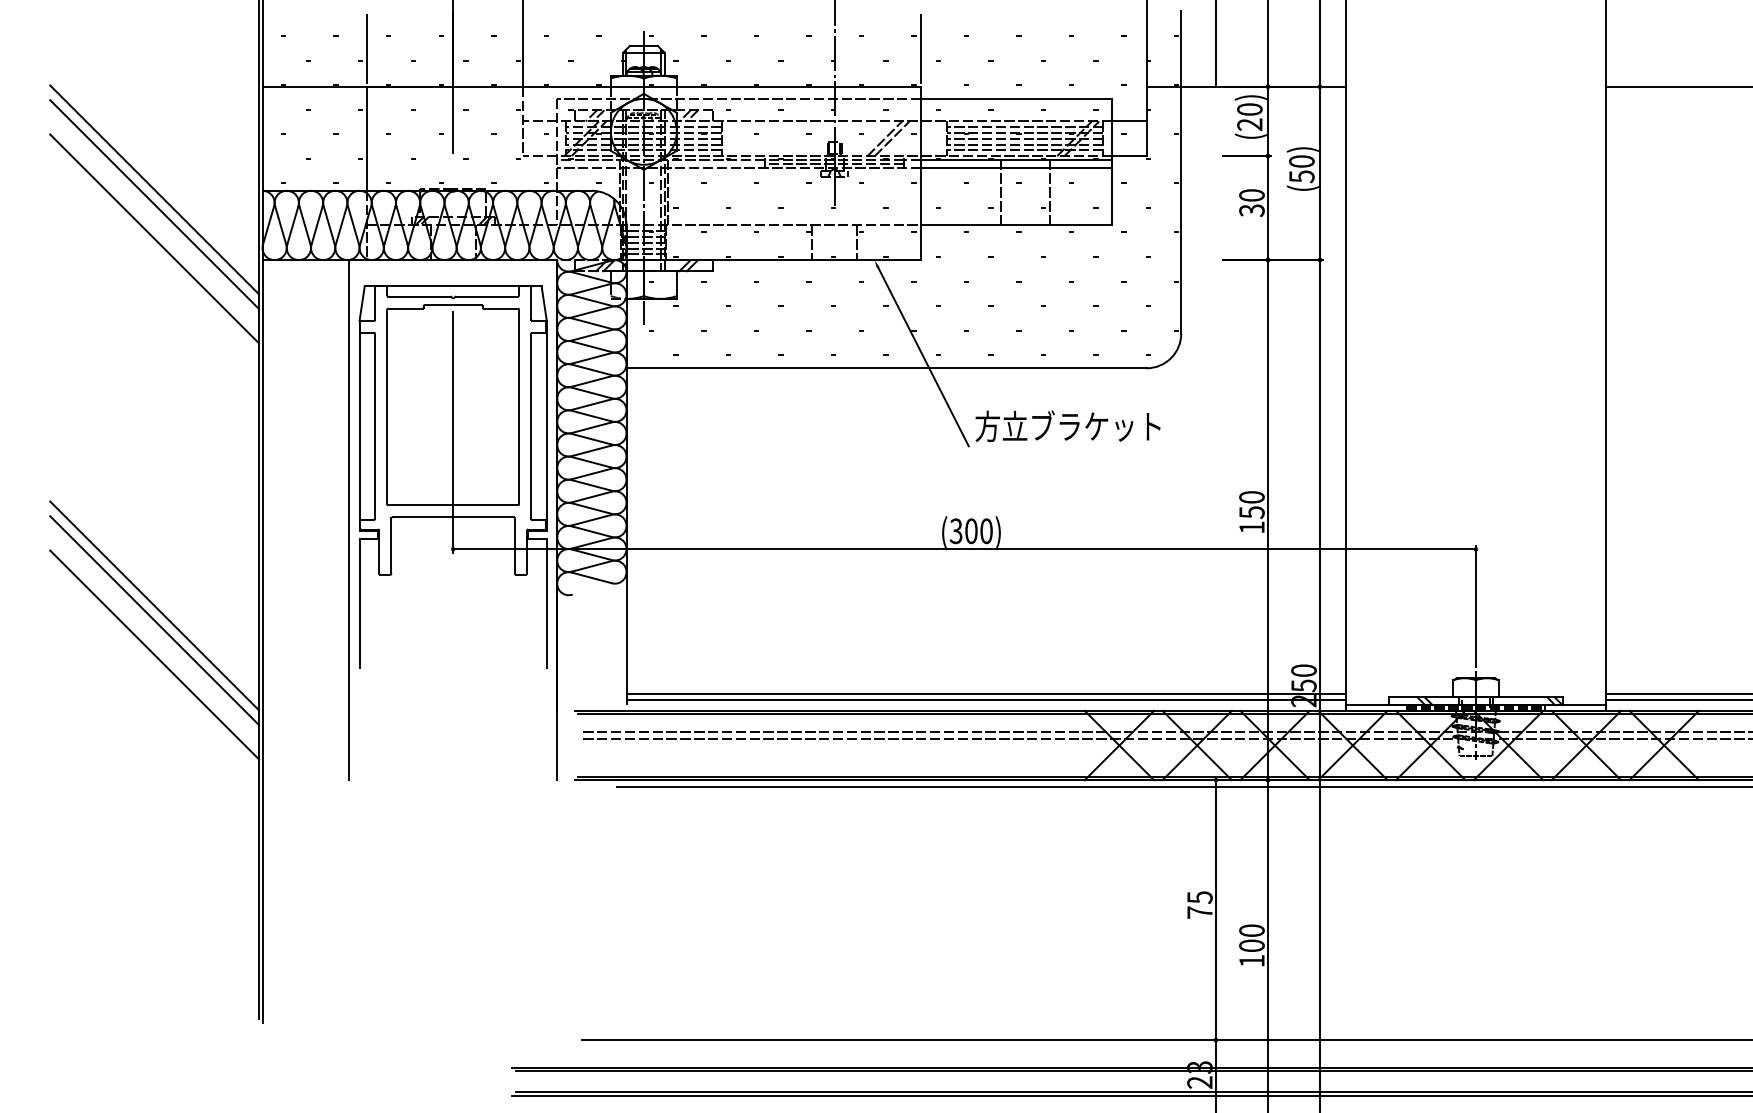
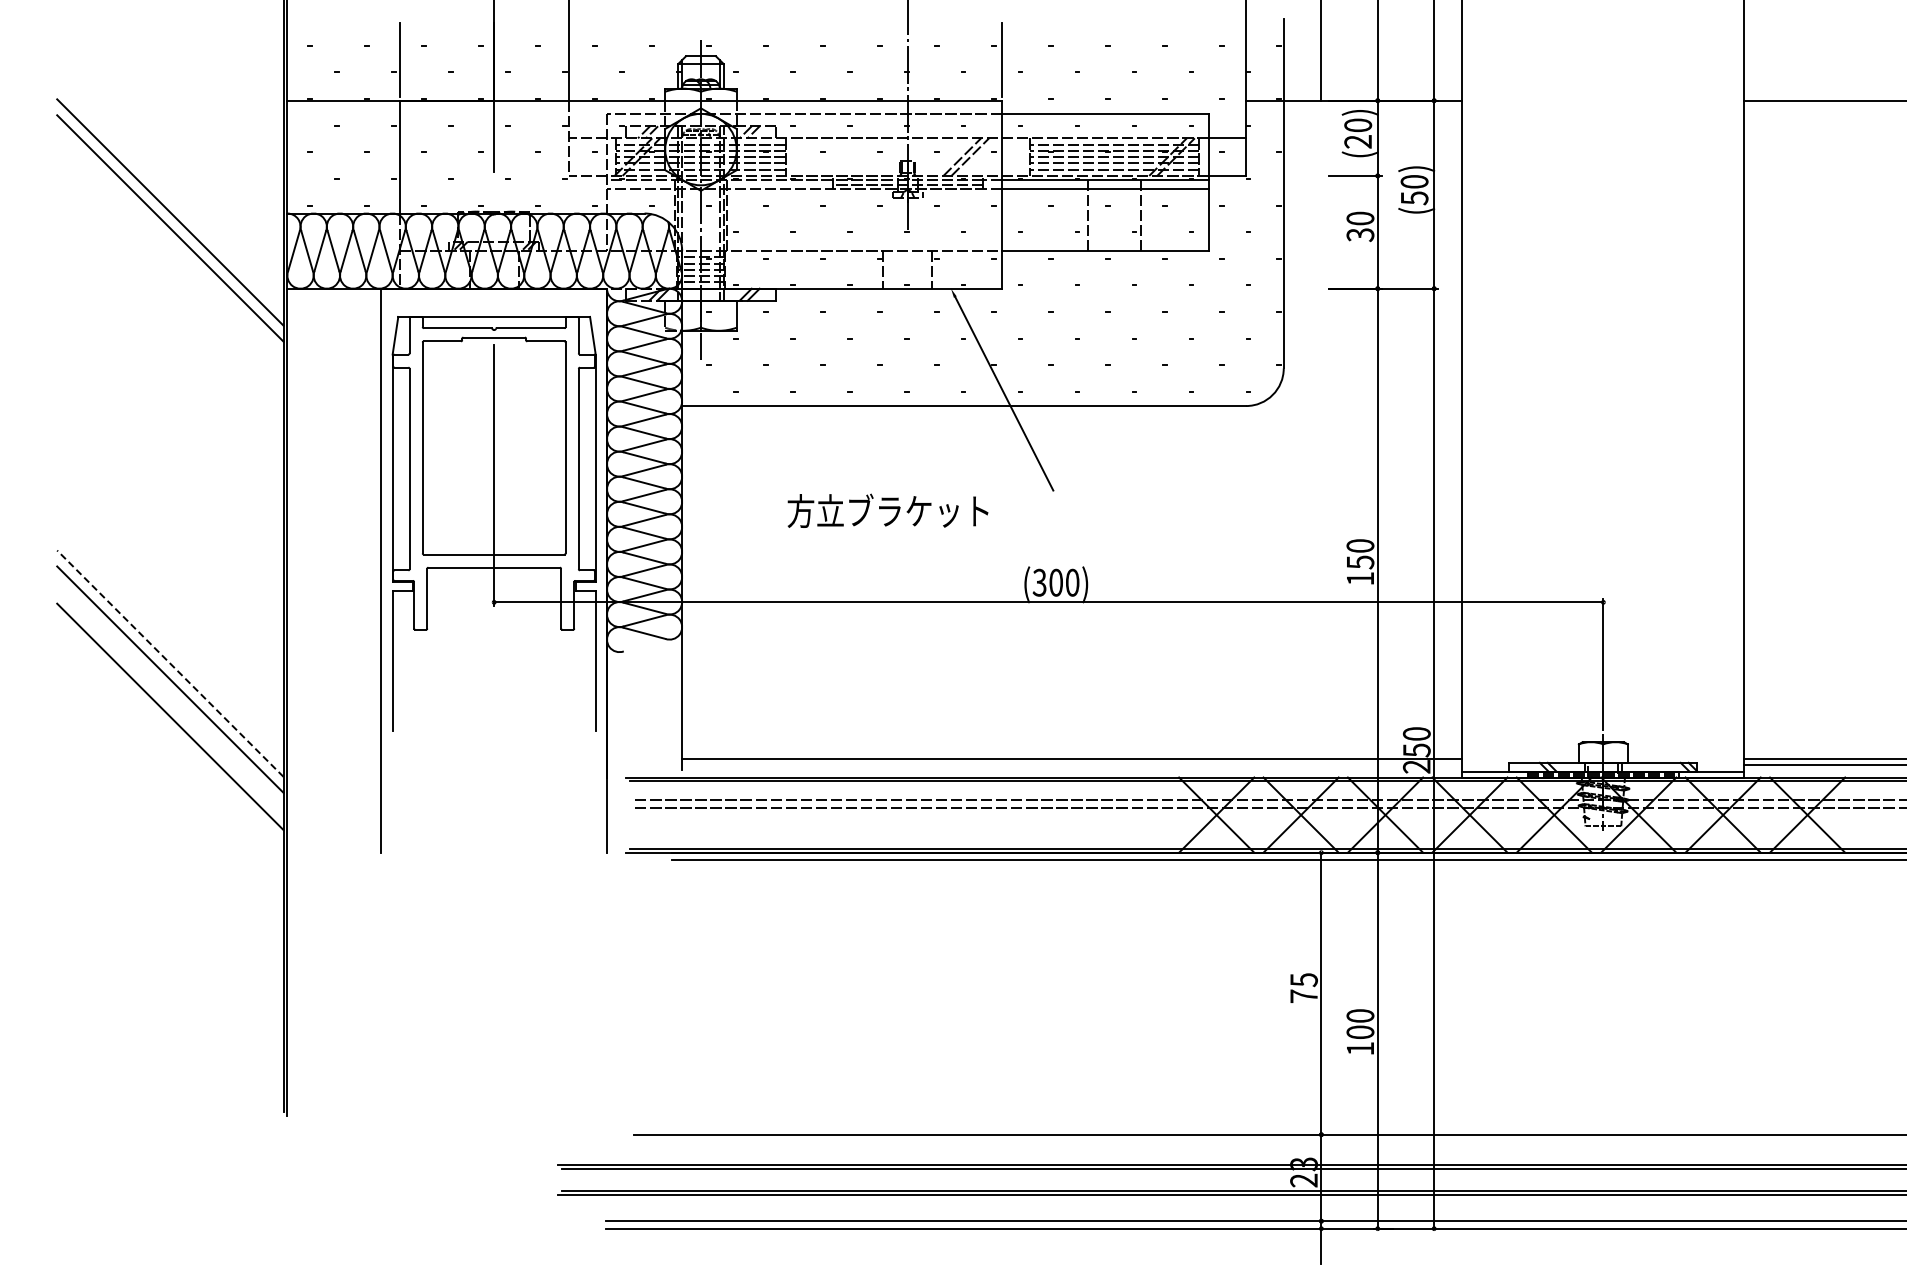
line: (154, 238) -> (170, 265), removed
text: (1067, 425) -> (887, 510), moved
line: (154, 605) -> (170, 663), solid -> dashed
line: (986, 699) -> (1072, 765), removed

